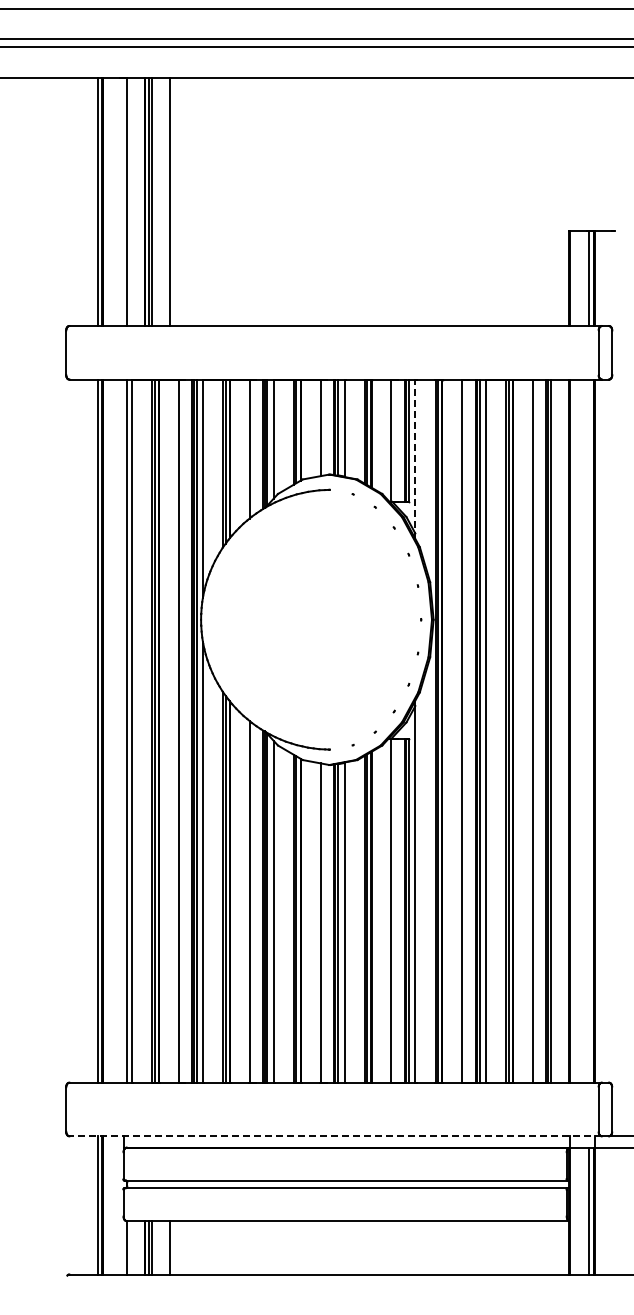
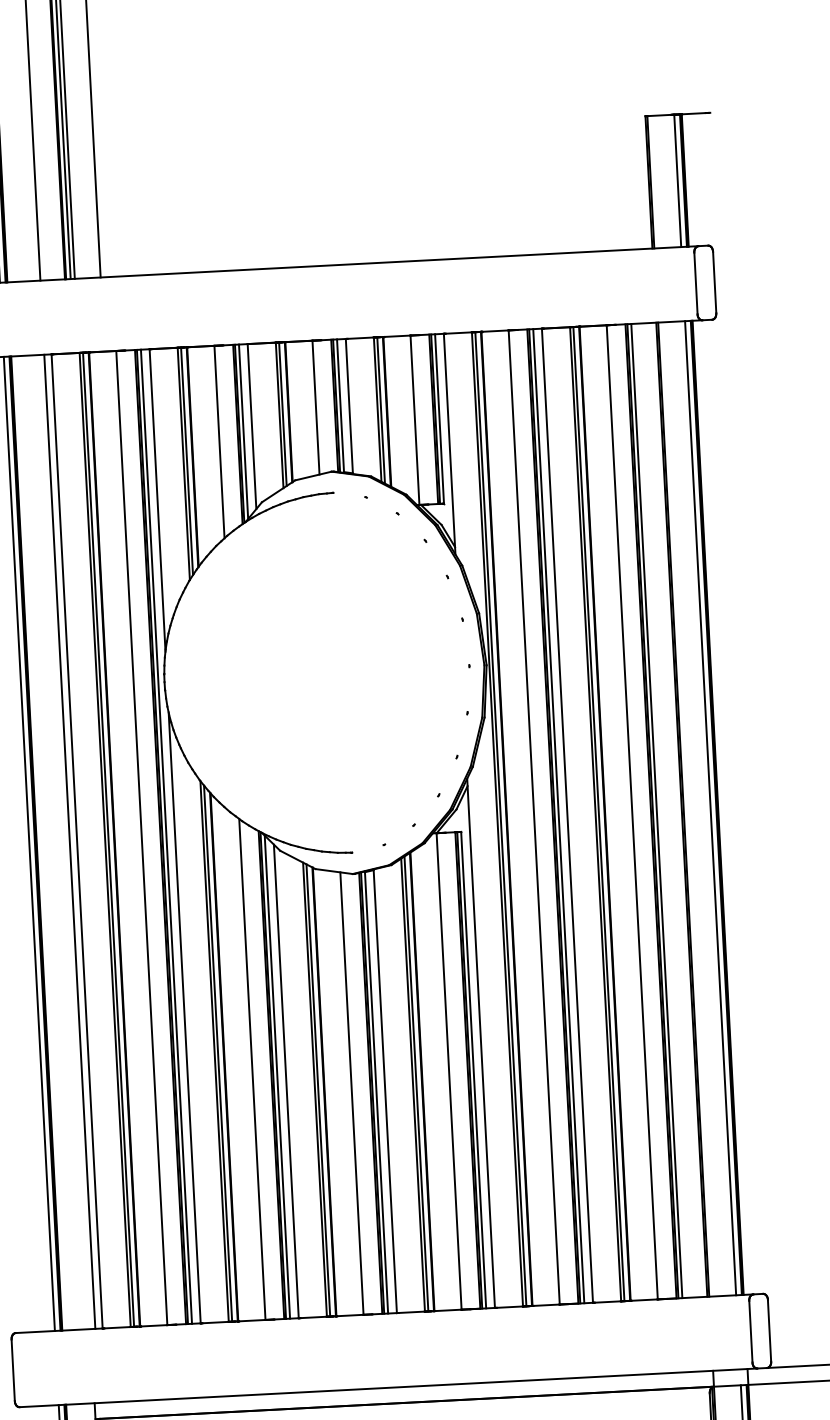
line: (415, 459) -> (449, 444), dashed -> solid
line: (589, 730) -> (710, 807), added
line: (335, 1136) -> (388, 1388), dashed -> solid

